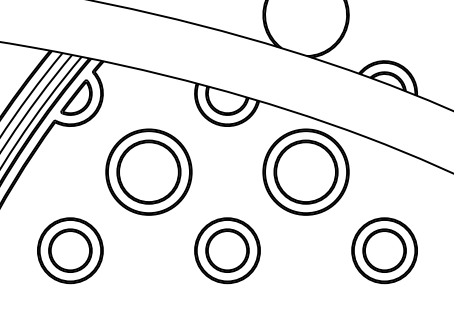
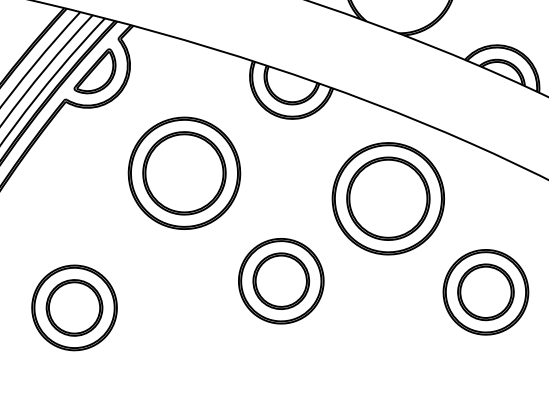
part: (305, 171) -> (387, 197), moved
part: (70, 250) -> (74, 307), moved

